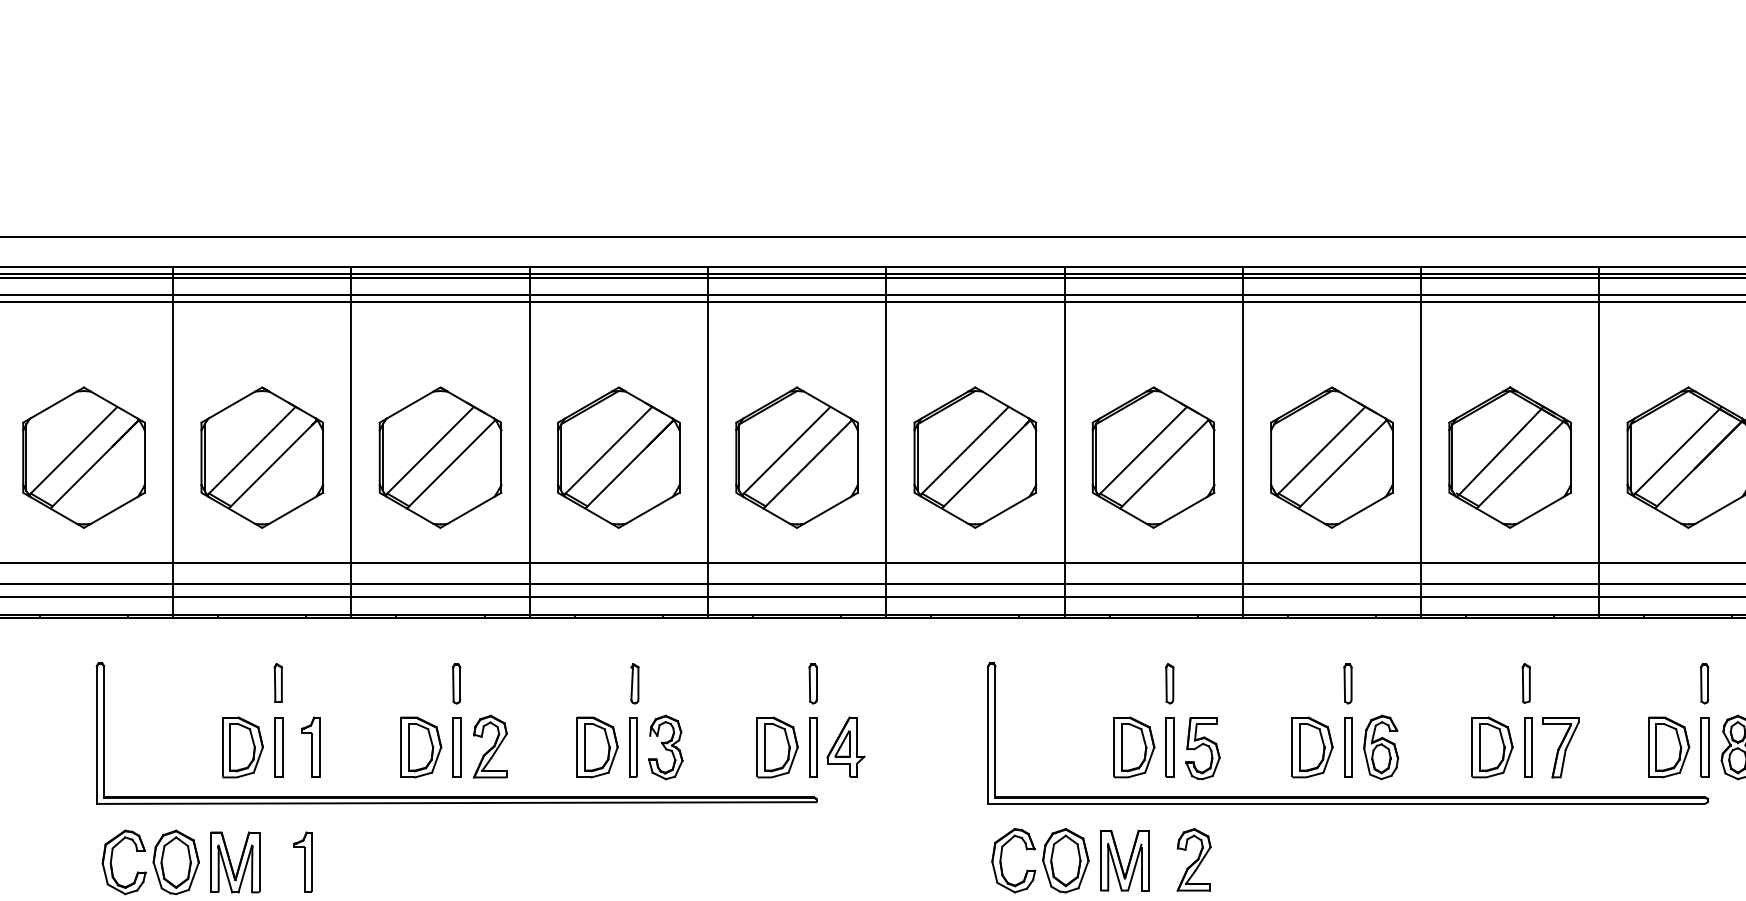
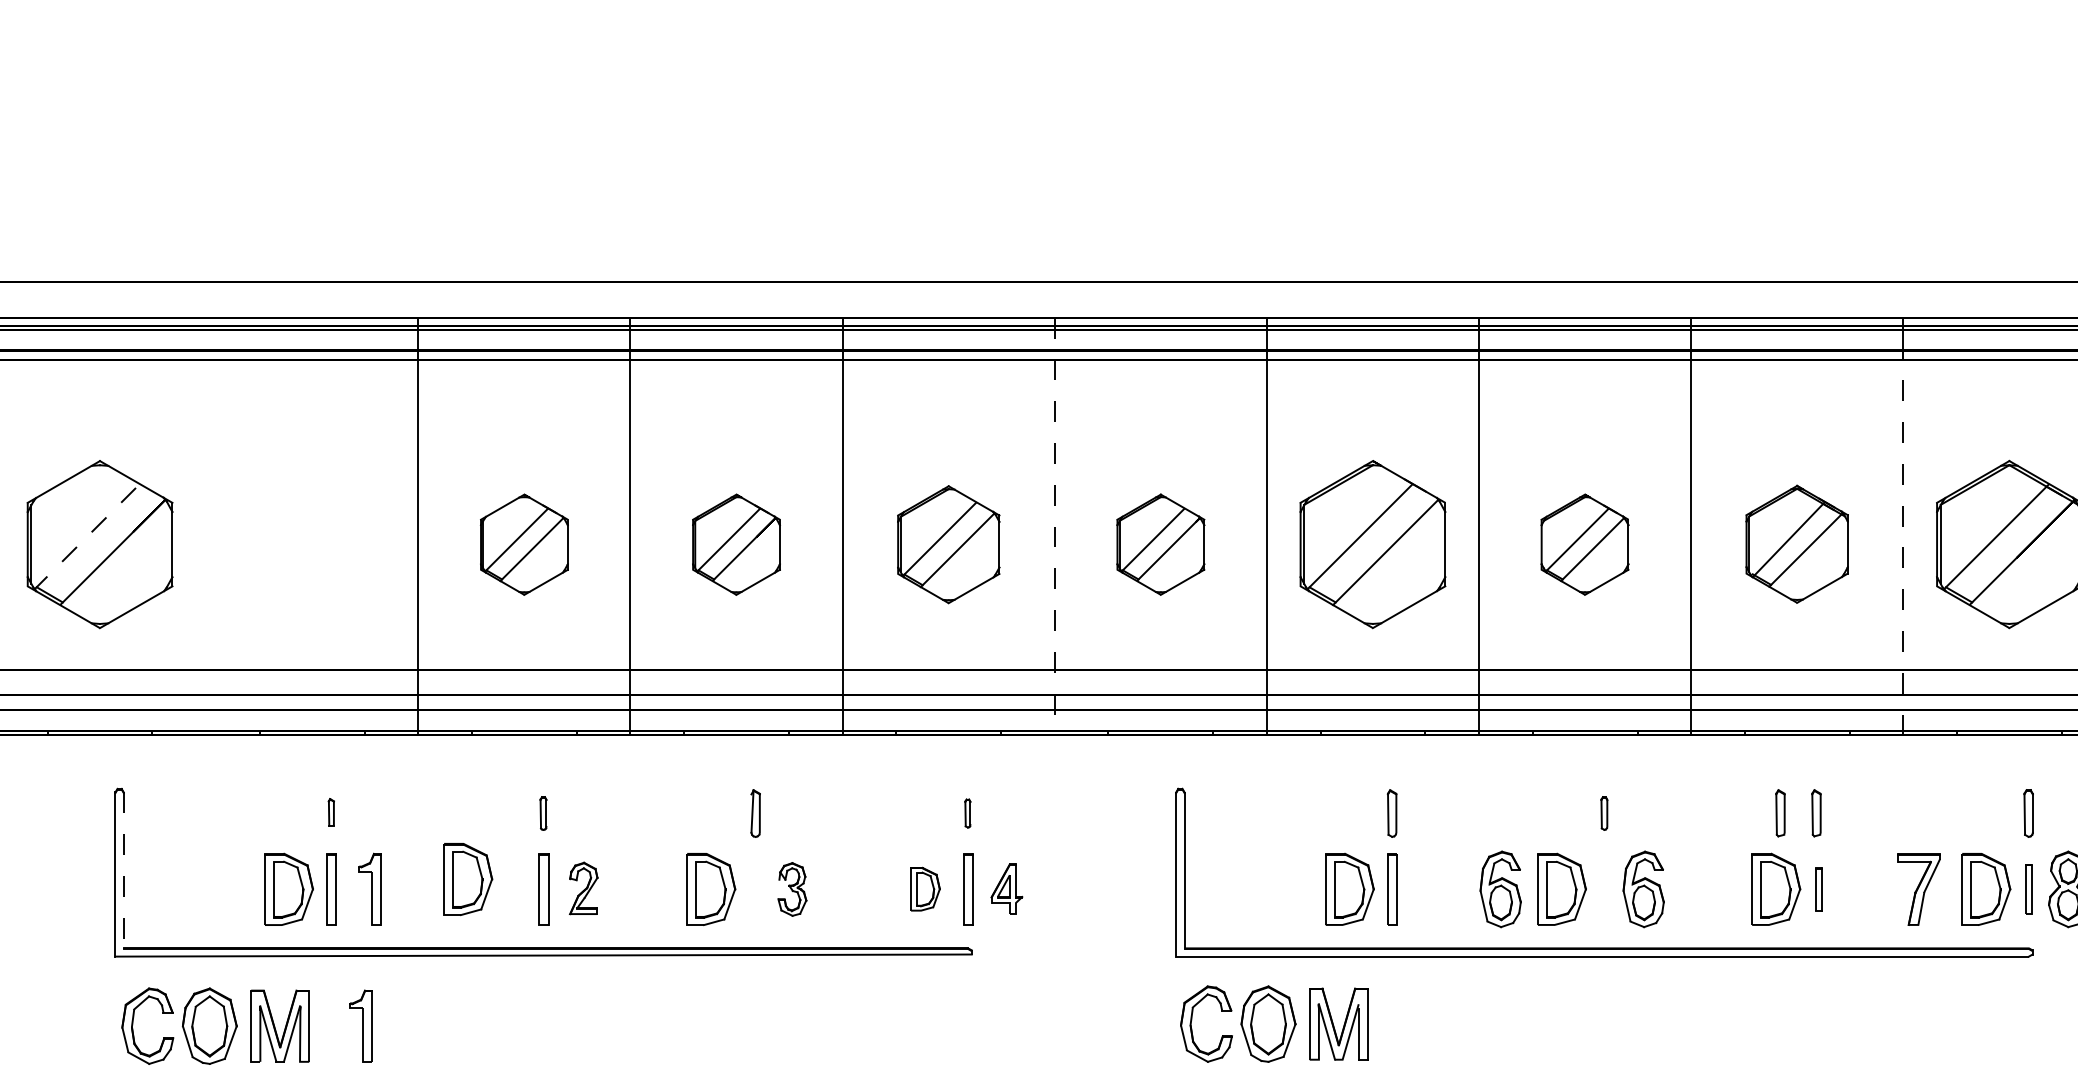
line: (173, 442) -> (206, 526), removed
line: (886, 444) -> (1054, 528), solid -> dashed
line: (71, 452) -> (85, 538), solid -> dashed
line: (1599, 455) -> (1903, 542), solid -> dashed
part: (1509, 456) -> (1796, 543), size x0.7
part: (261, 457) -> (311, 544), removed
part: (440, 457) -> (524, 544), size x0.6
part: (618, 457) -> (736, 544), size x0.6
part: (796, 457) -> (948, 544), size x0.7
part: (975, 457) -> (1160, 544), size x0.6
part: (1331, 457) -> (1584, 544), size x0.6
part: (278, 682) -> (331, 812), size x0.6
part: (456, 683) -> (543, 813), size x0.7
part: (812, 683) -> (967, 813), size x0.6
part: (1348, 683) -> (1604, 813), size x0.7
part: (1496, 683) -> (1780, 813), added
line: (103, 732) -> (123, 871), solid -> dashed
part: (490, 746) -> (583, 888), size x0.7
part: (777, 746) -> (925, 888), size x0.6
part: (845, 746) -> (1006, 888), size x0.7
part: (421, 747) -> (468, 879), moved
part: (633, 747) -> (753, 889), removed
part: (665, 747) -> (792, 889), size x0.7
part: (1260, 747) -> (1500, 889), added
part: (1348, 747) -> (1604, 889), removed
part: (1528, 747) -> (1818, 889), size x0.6
part: (1560, 747) -> (1918, 889), moved
part: (1704, 747) -> (2028, 889), size x0.7
part: (1202, 748) -> (1431, 890), removed
part: (1193, 859) -> (1420, 1022), removed

